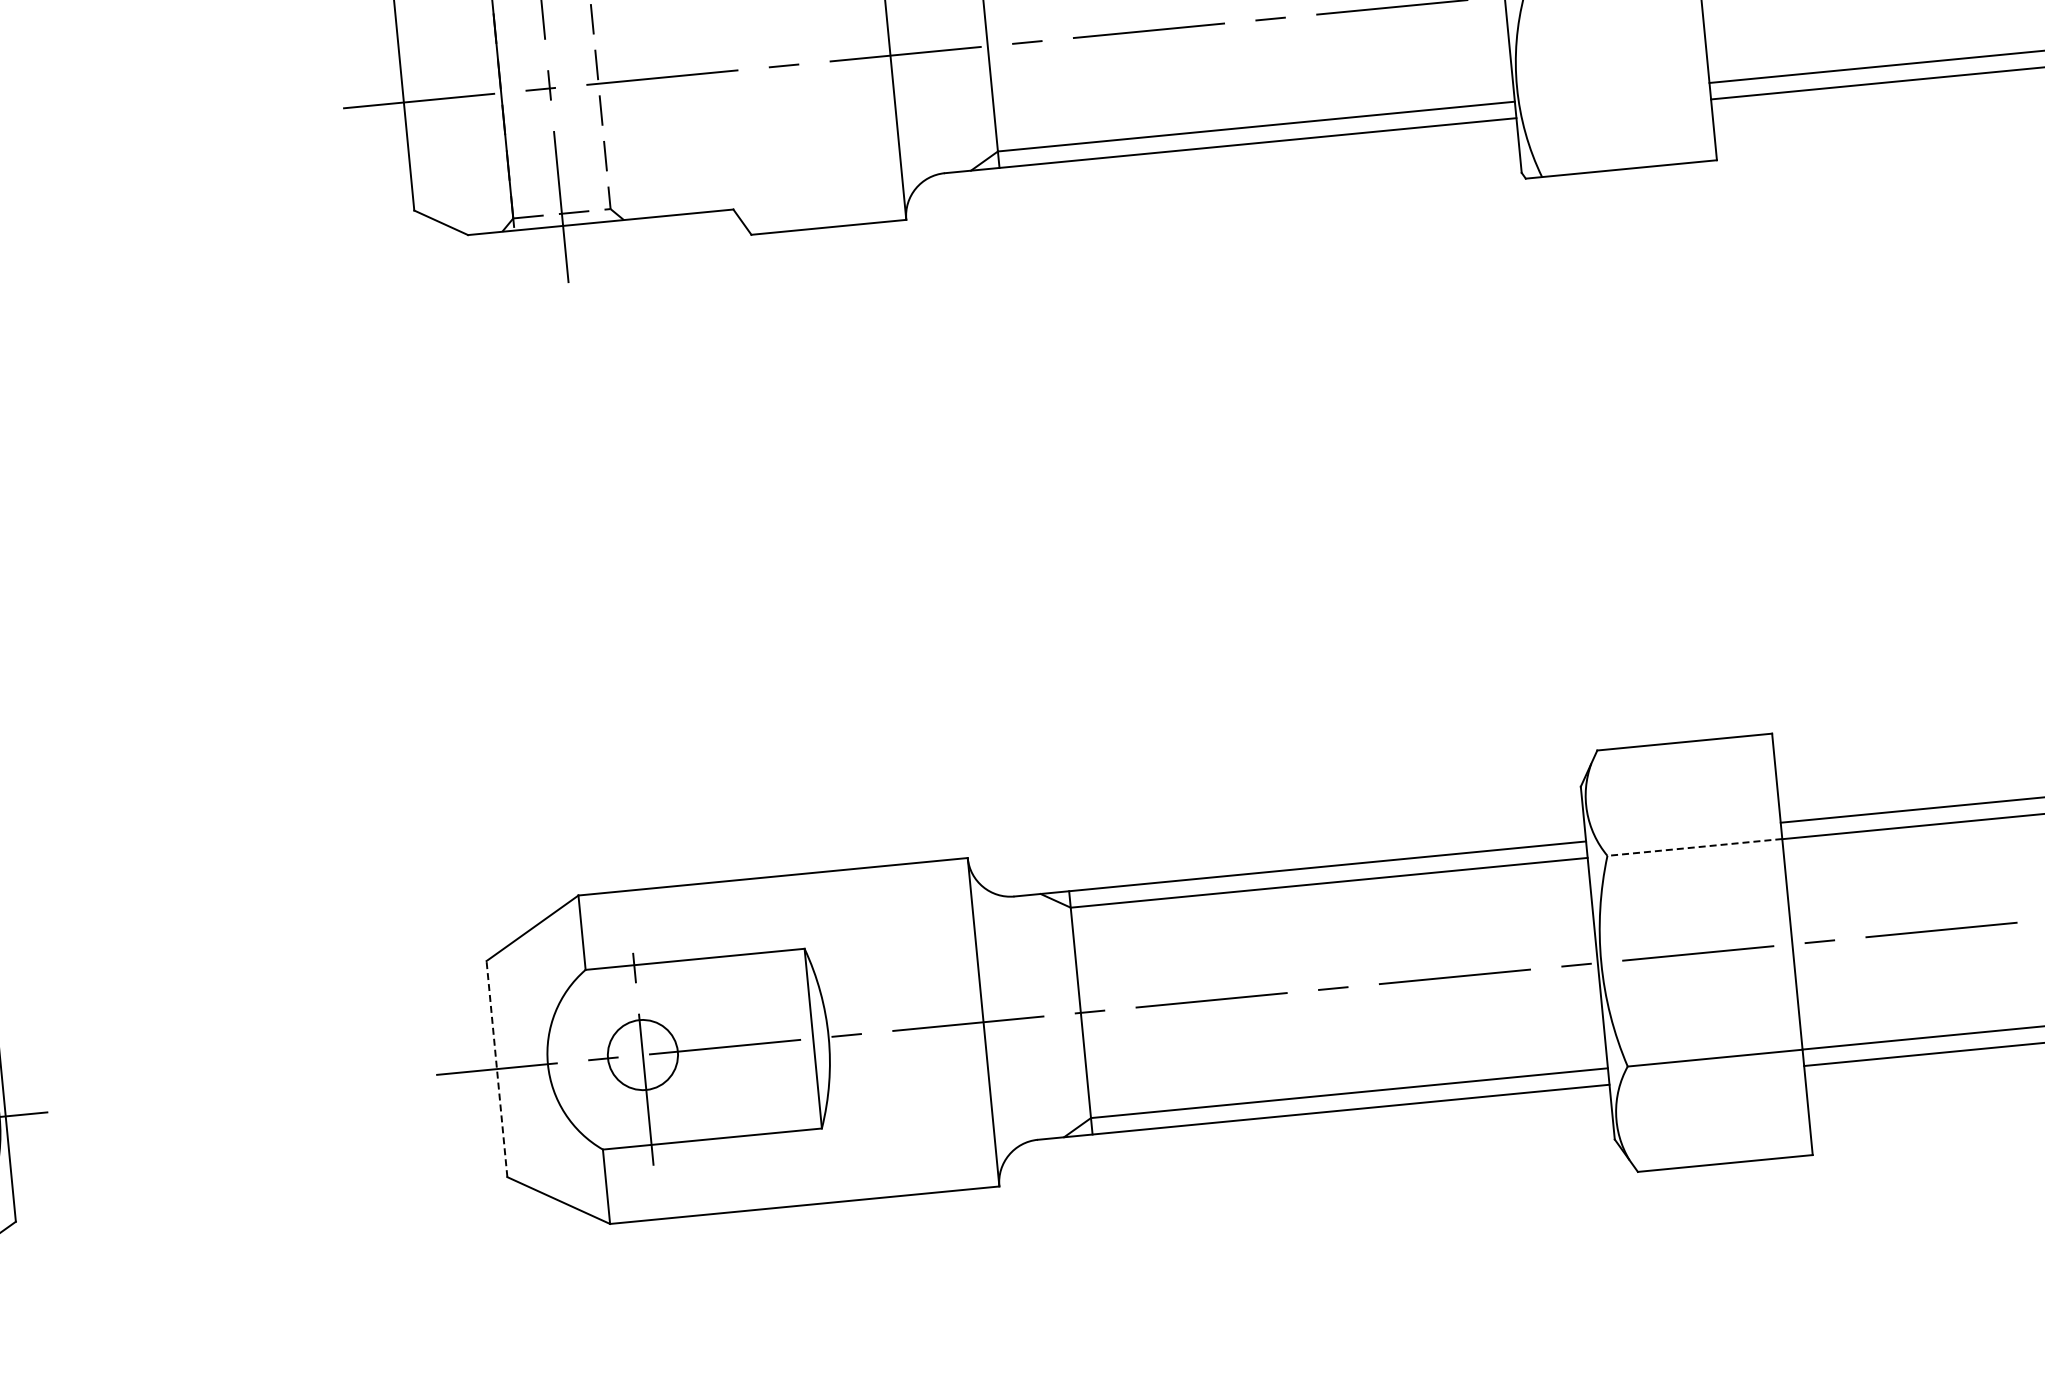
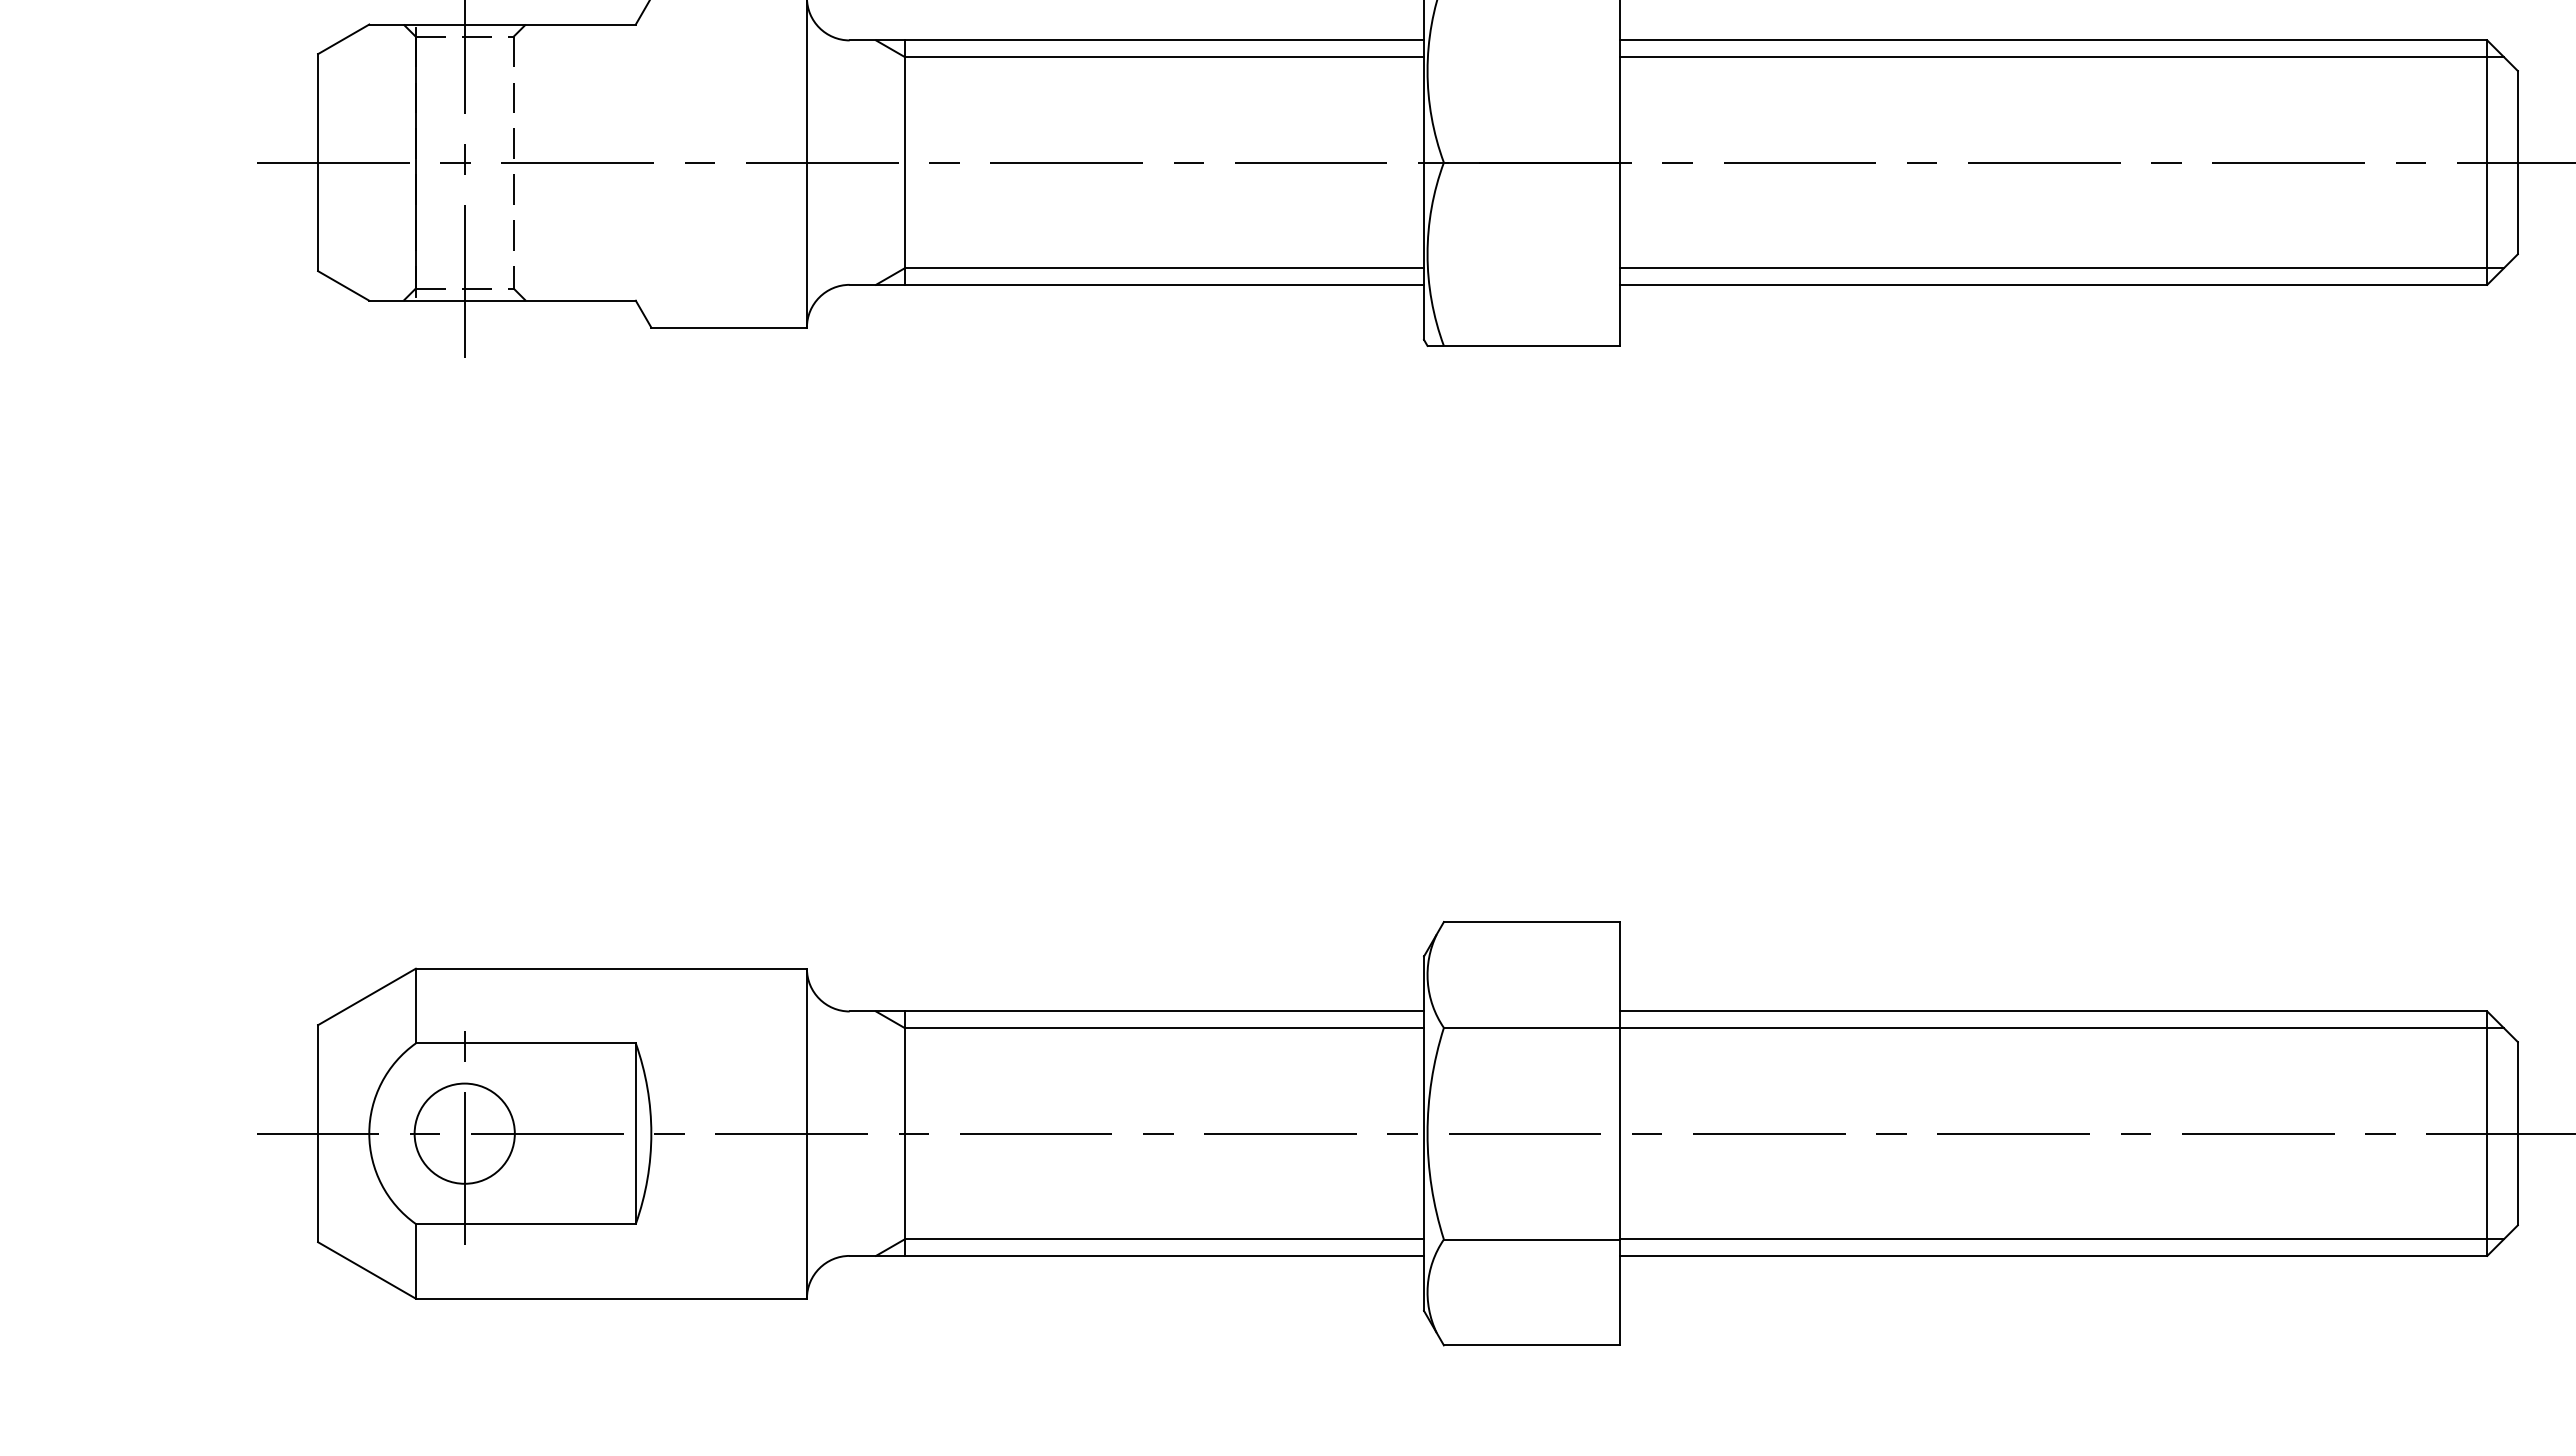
line: (1694, 847) -> (1531, 1027), dashed -> solid
circle: (642, 1054) -> (464, 1133), size x1.43
line: (497, 1068) -> (318, 1133), dashed -> solid

